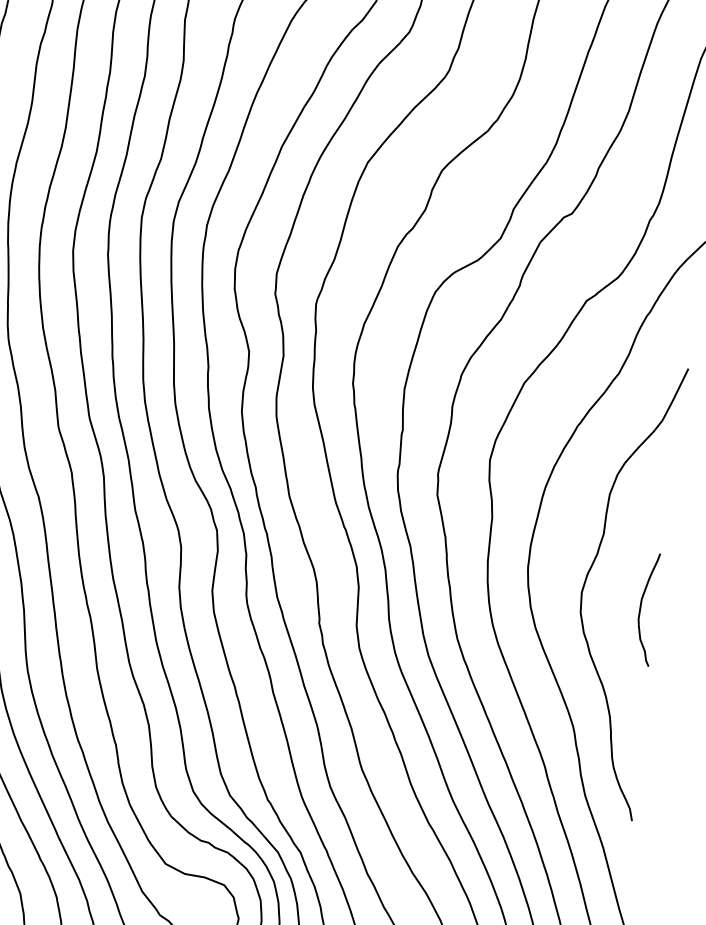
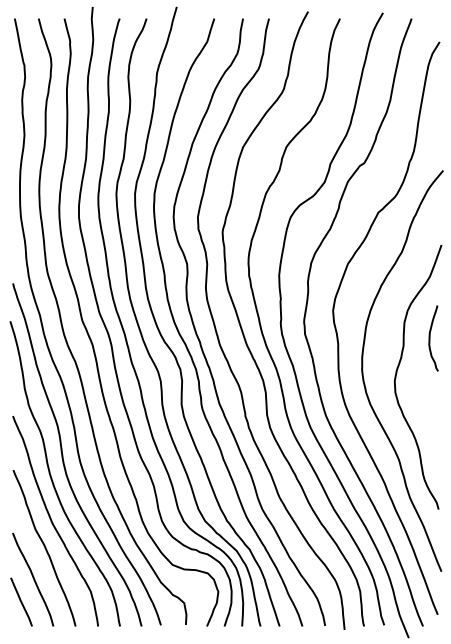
curve: (641, 608) -> (430, 338), moved

